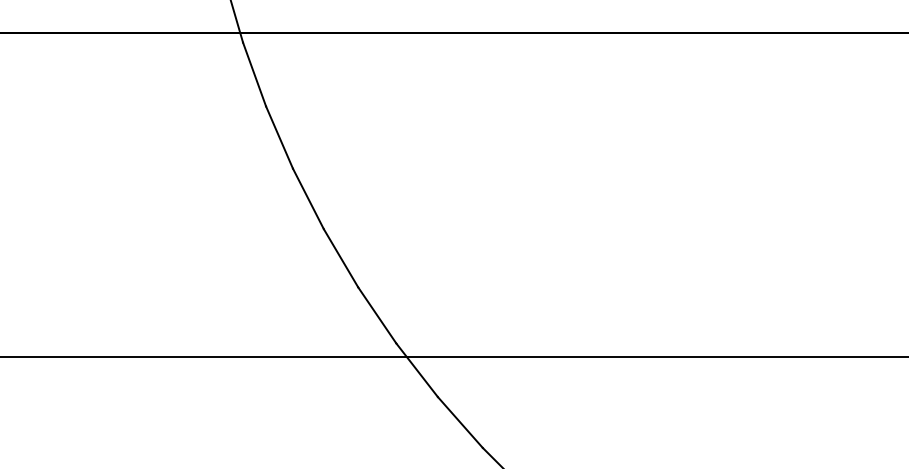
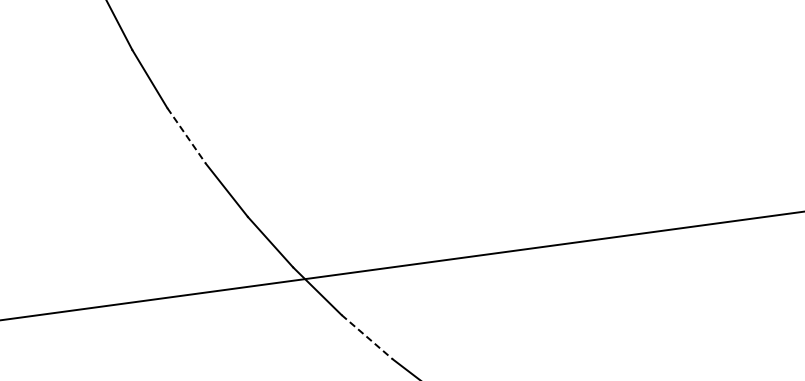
line: (308, 198) -> (186, 135), solid -> dashed
line: (460, 422) -> (367, 337), solid -> dashed

